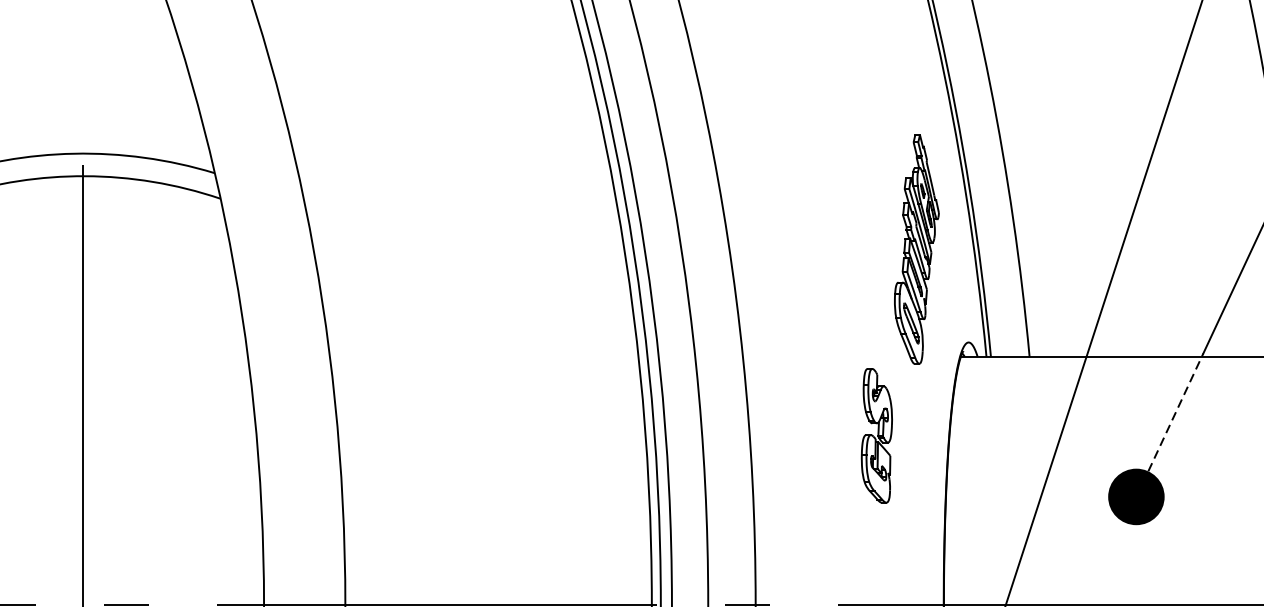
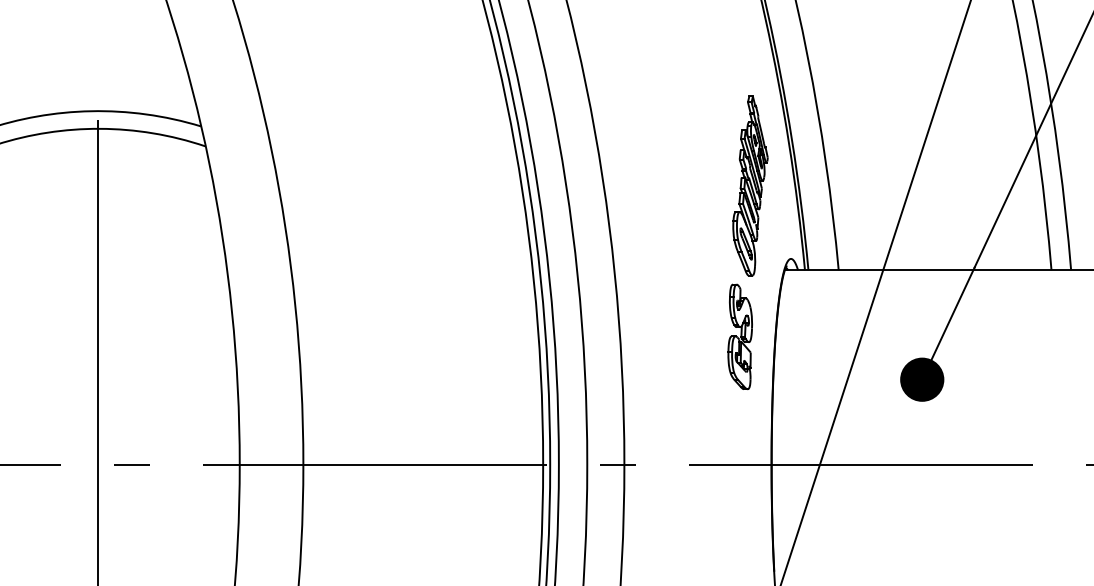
line: (1176, 412) -> (953, 313), dashed -> solid
part: (875, 435) -> (739, 336), moved

